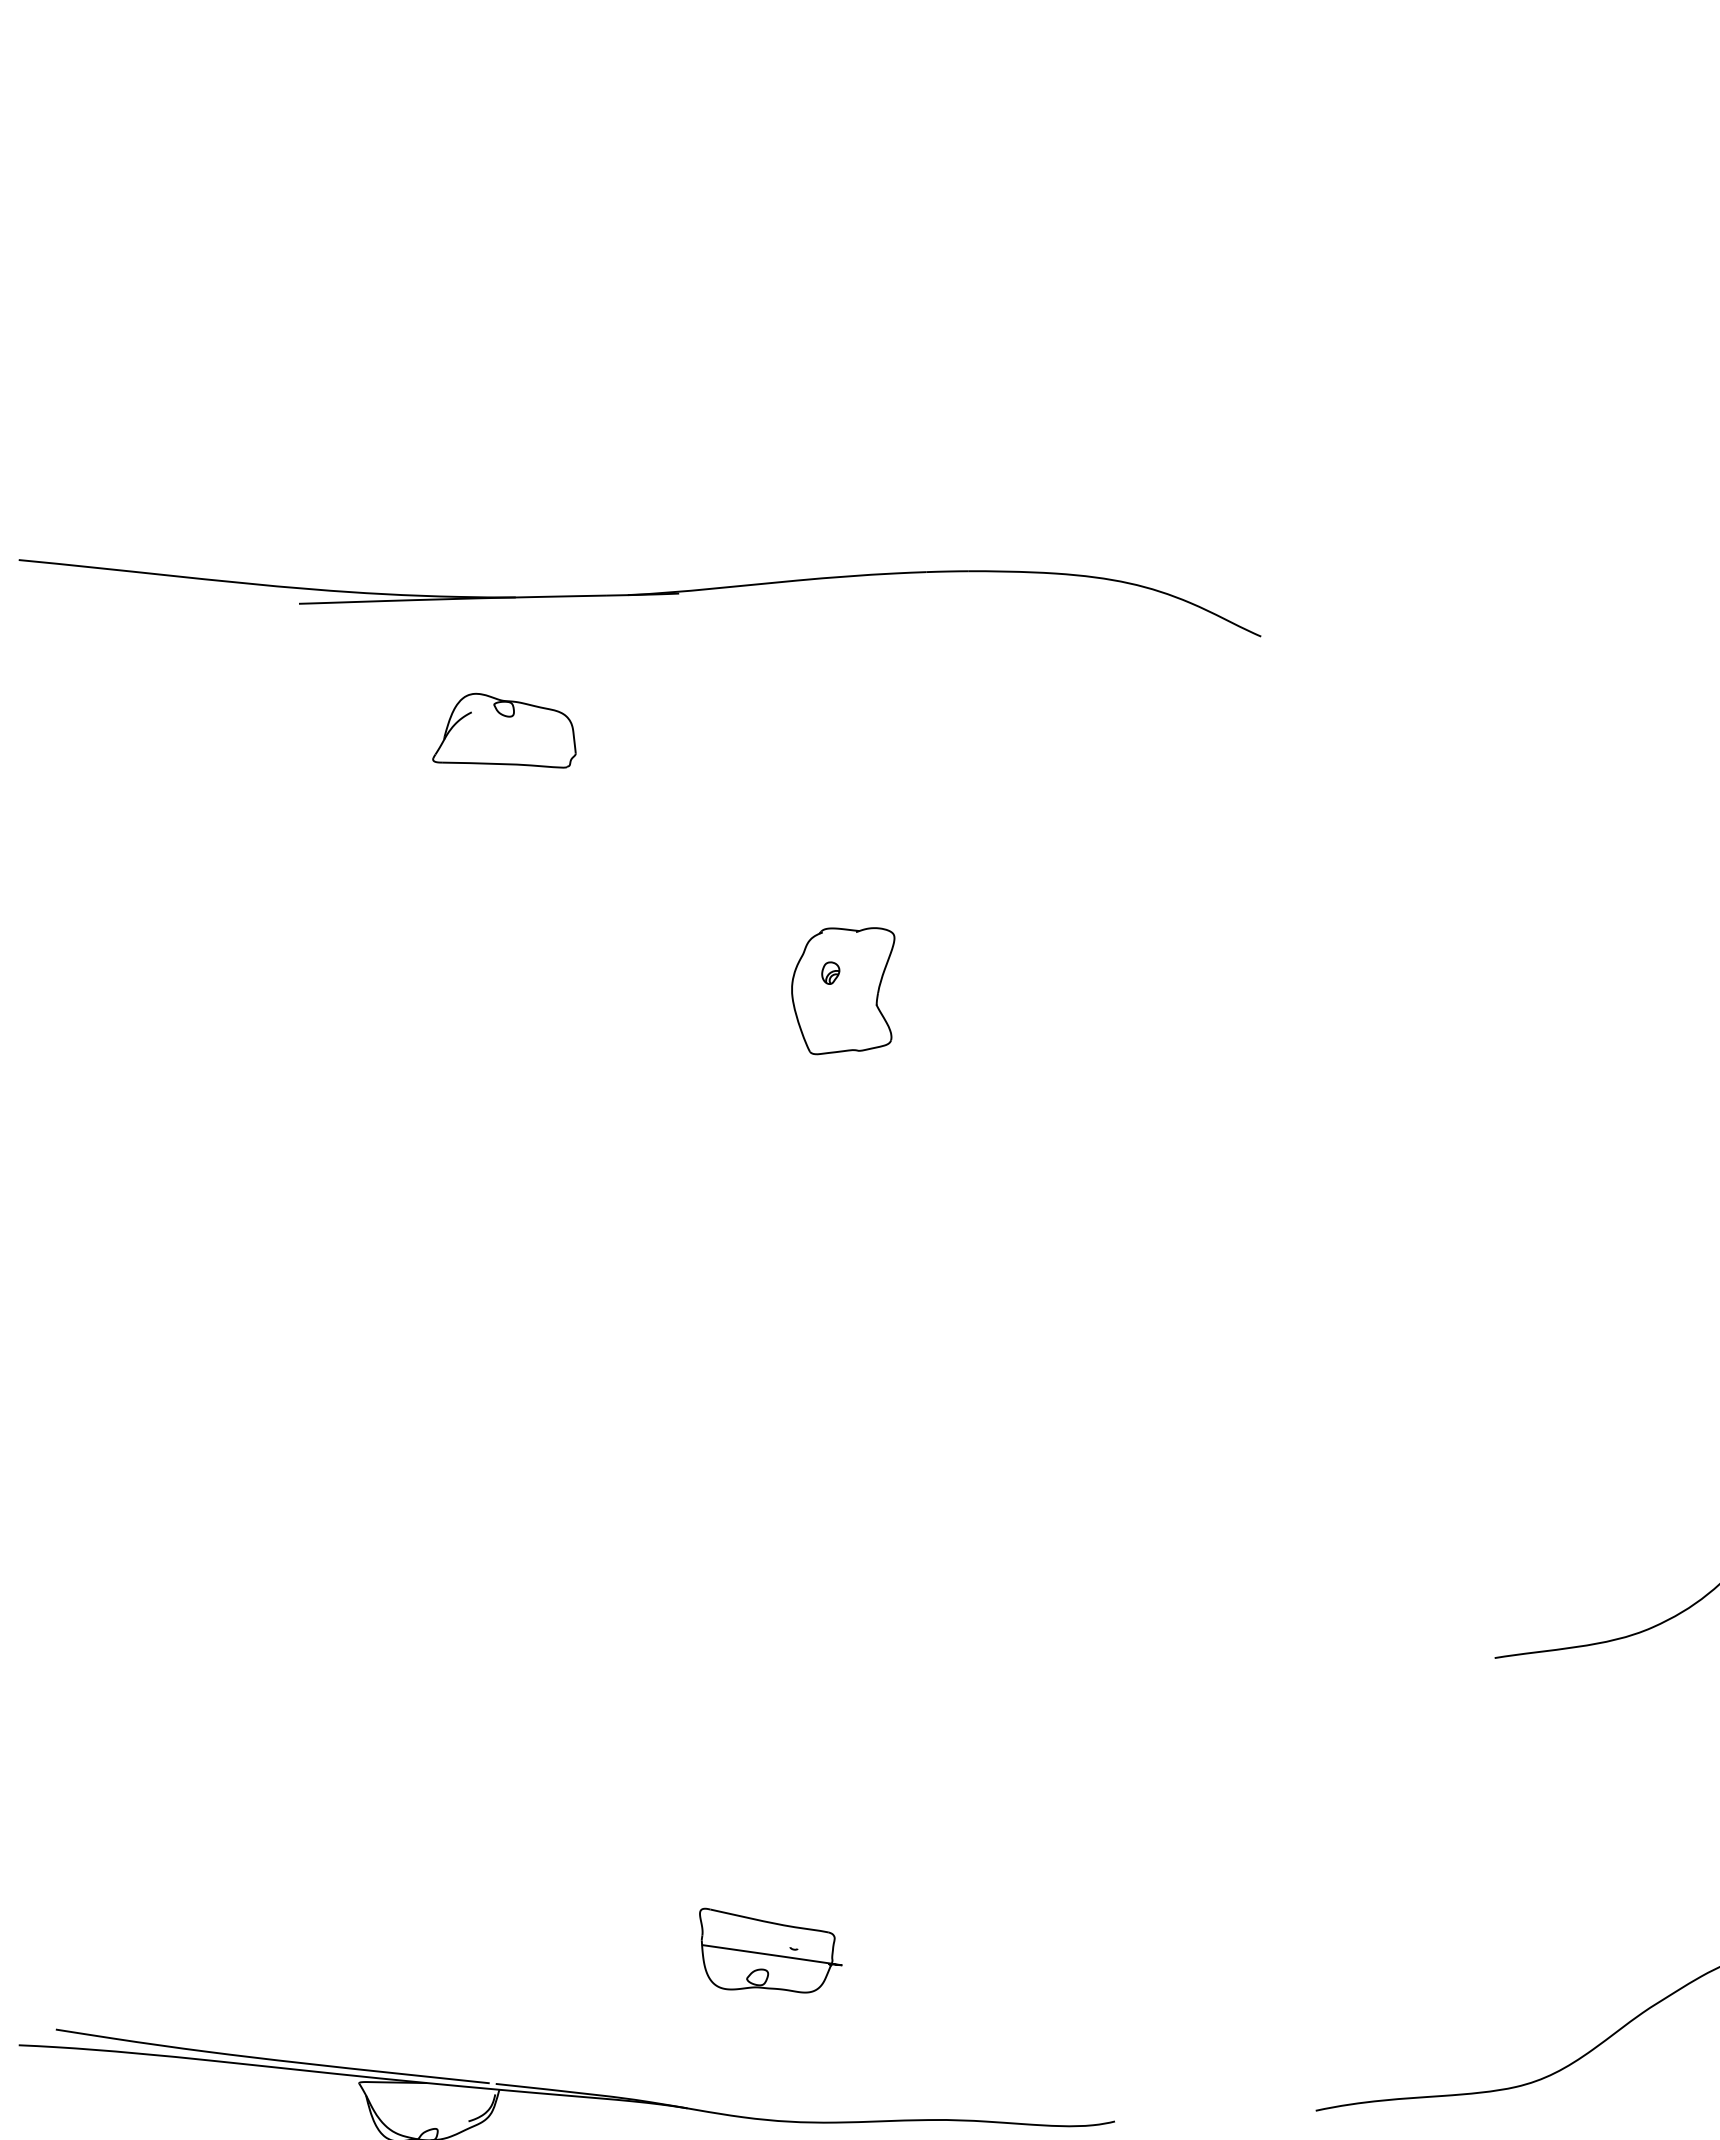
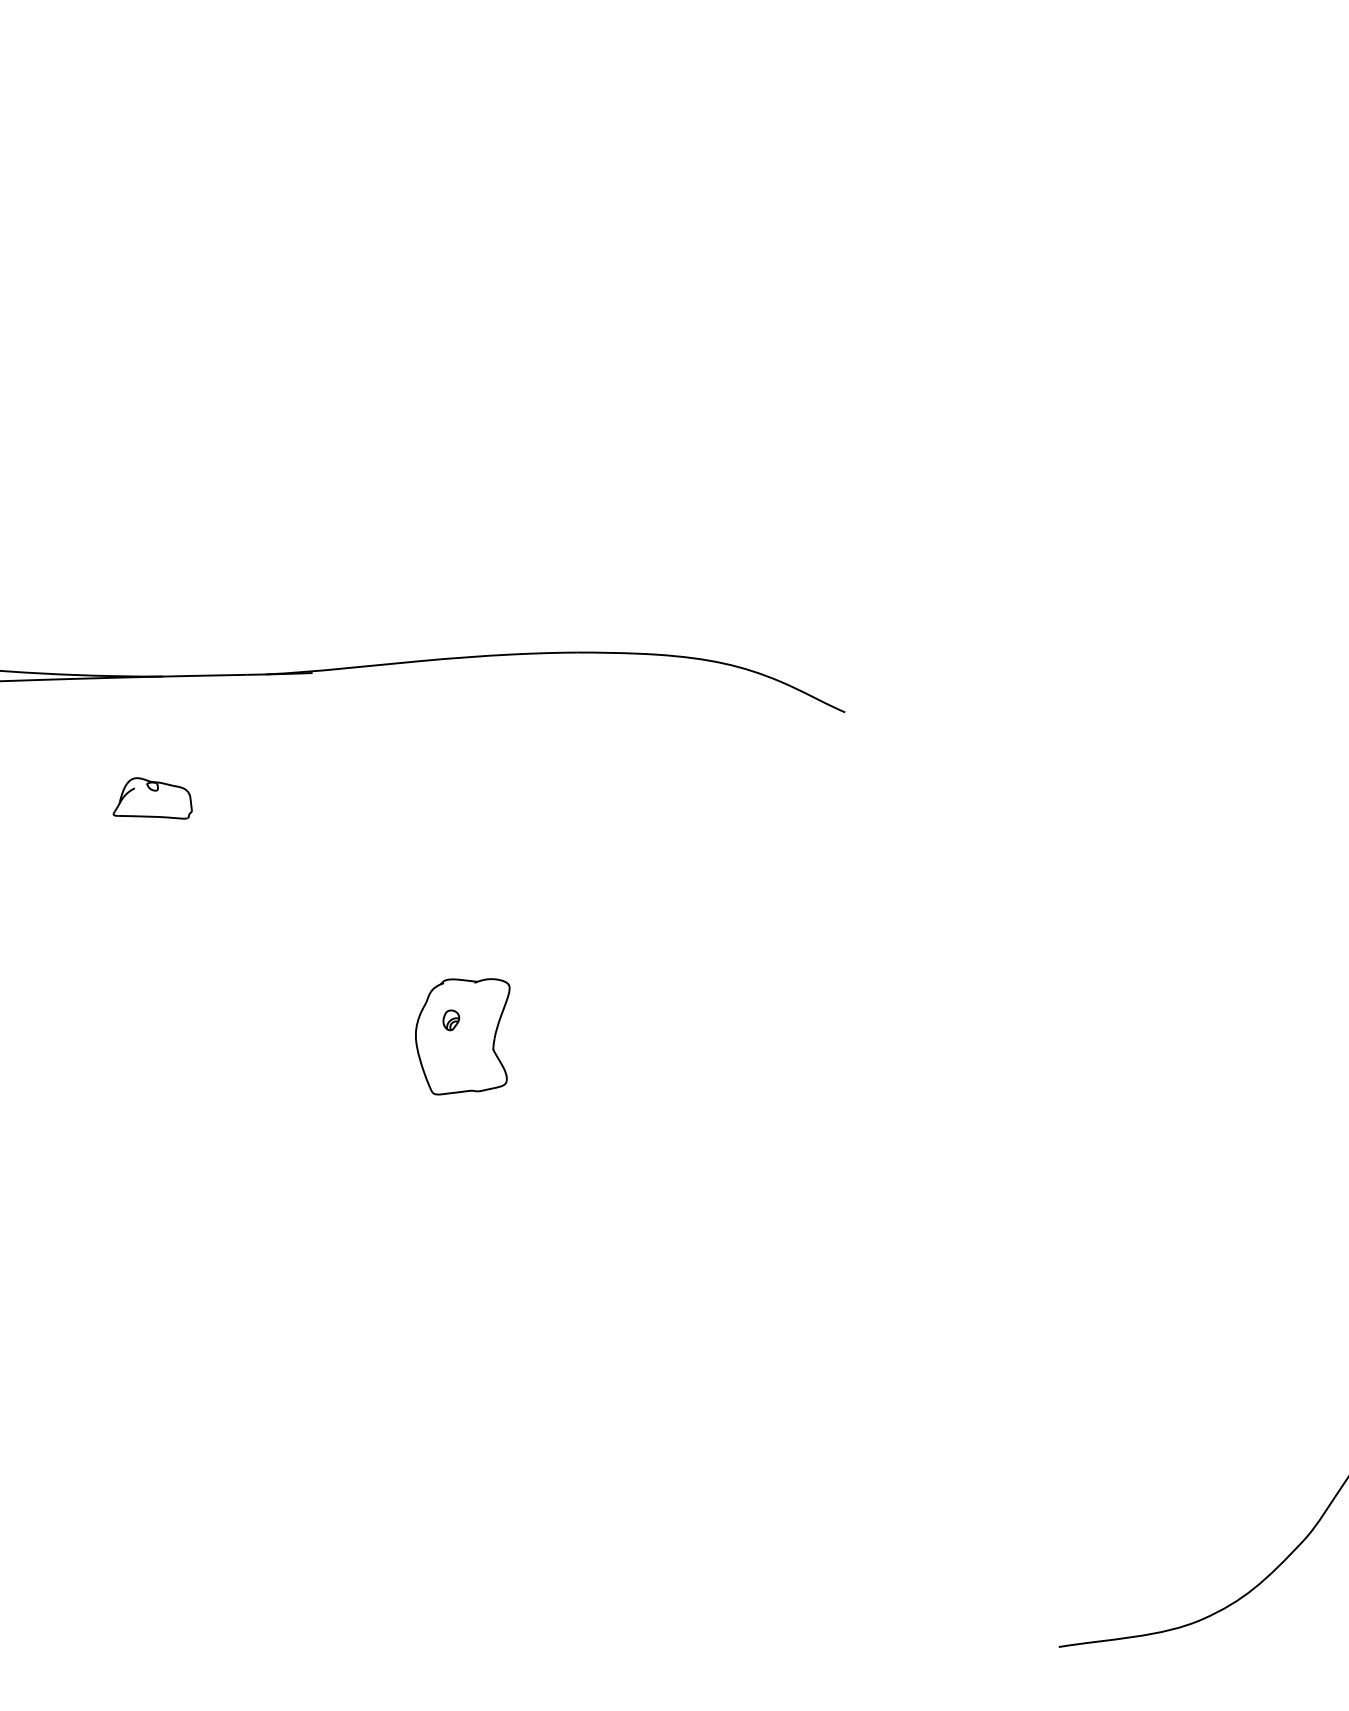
part: (504, 730) -> (152, 798), size x0.6

